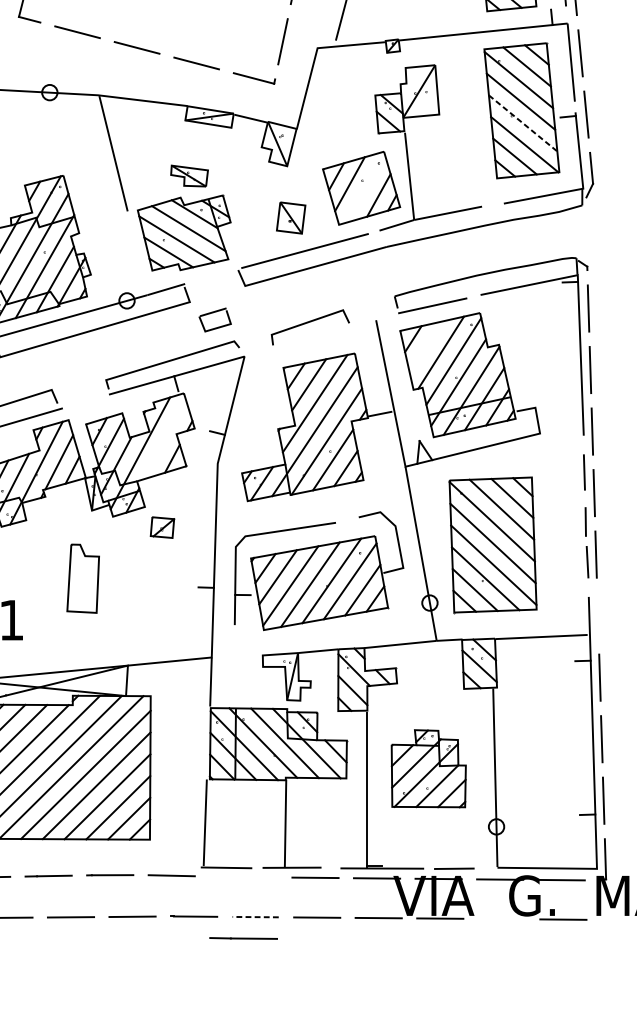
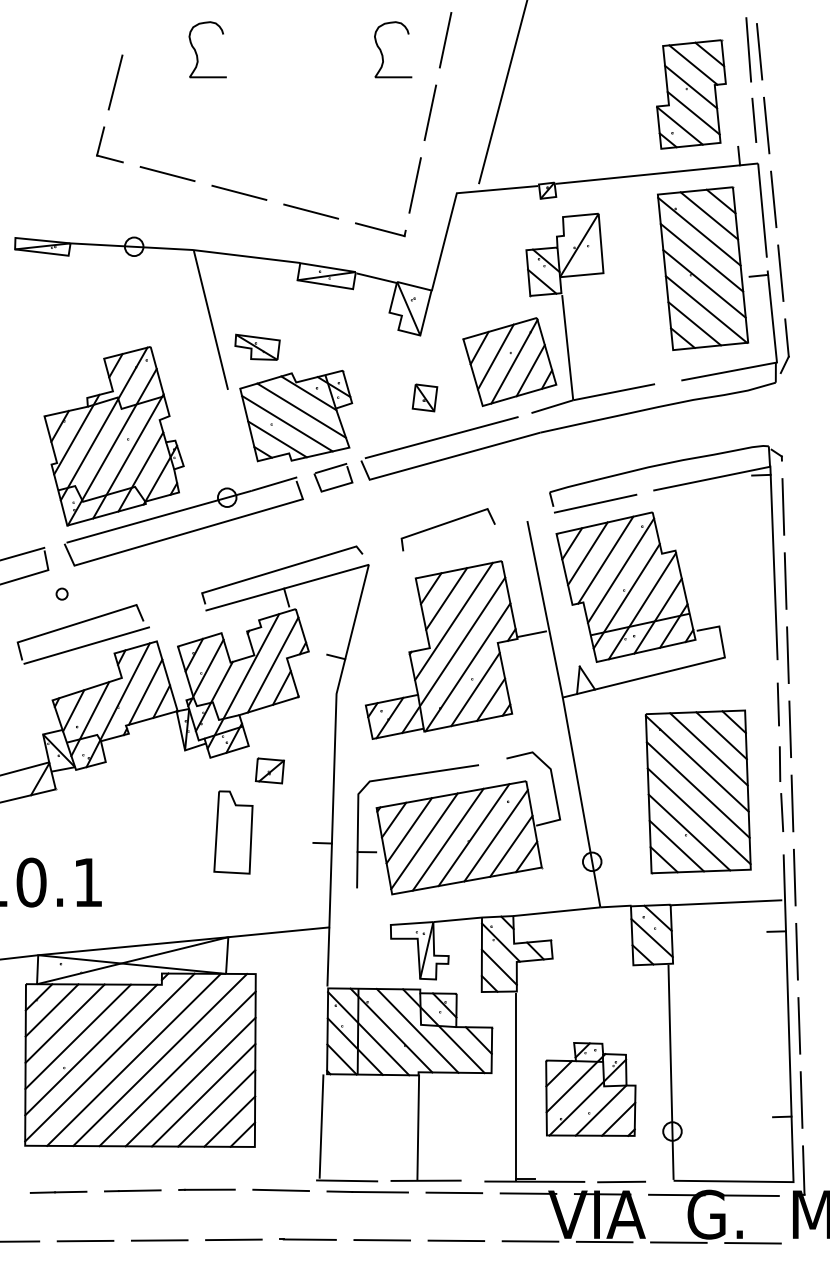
line: (523, 123) -> (704, 284), dashed -> solid
part: (189, 175) -> (257, 346), moved
line: (365, 187) -> (514, 361), added
part: (290, 217) -> (424, 397), size x0.71
part: (215, 319) -> (333, 477), moved
line: (426, 347) -> (587, 553), added
line: (164, 439) -> (272, 664), added
part: (493, 544) -> (698, 791), moved
part: (83, 578) -> (233, 832), moved
line: (597, 616) -> (794, 877), added
part: (428, 768) -> (590, 1089), moved
line: (255, 917) -> (382, 1240), dashed -> solid
line: (501, 918) -> (678, 1242), added
line: (243, 938) -> (367, 1191), moved

